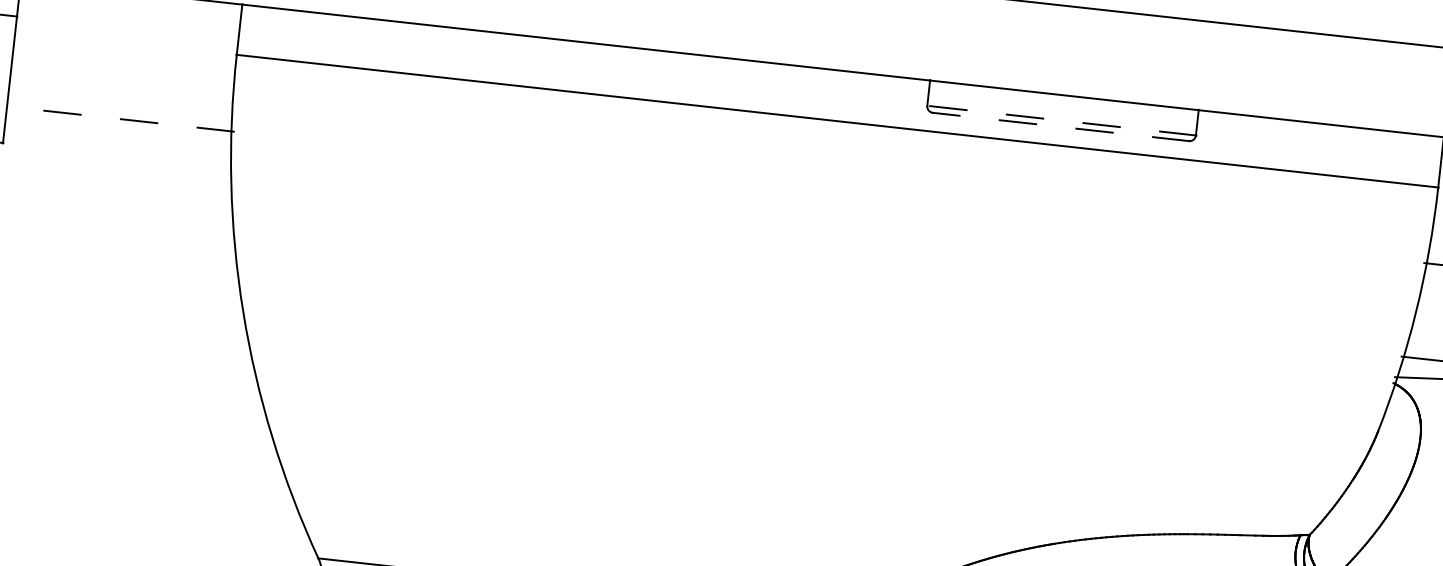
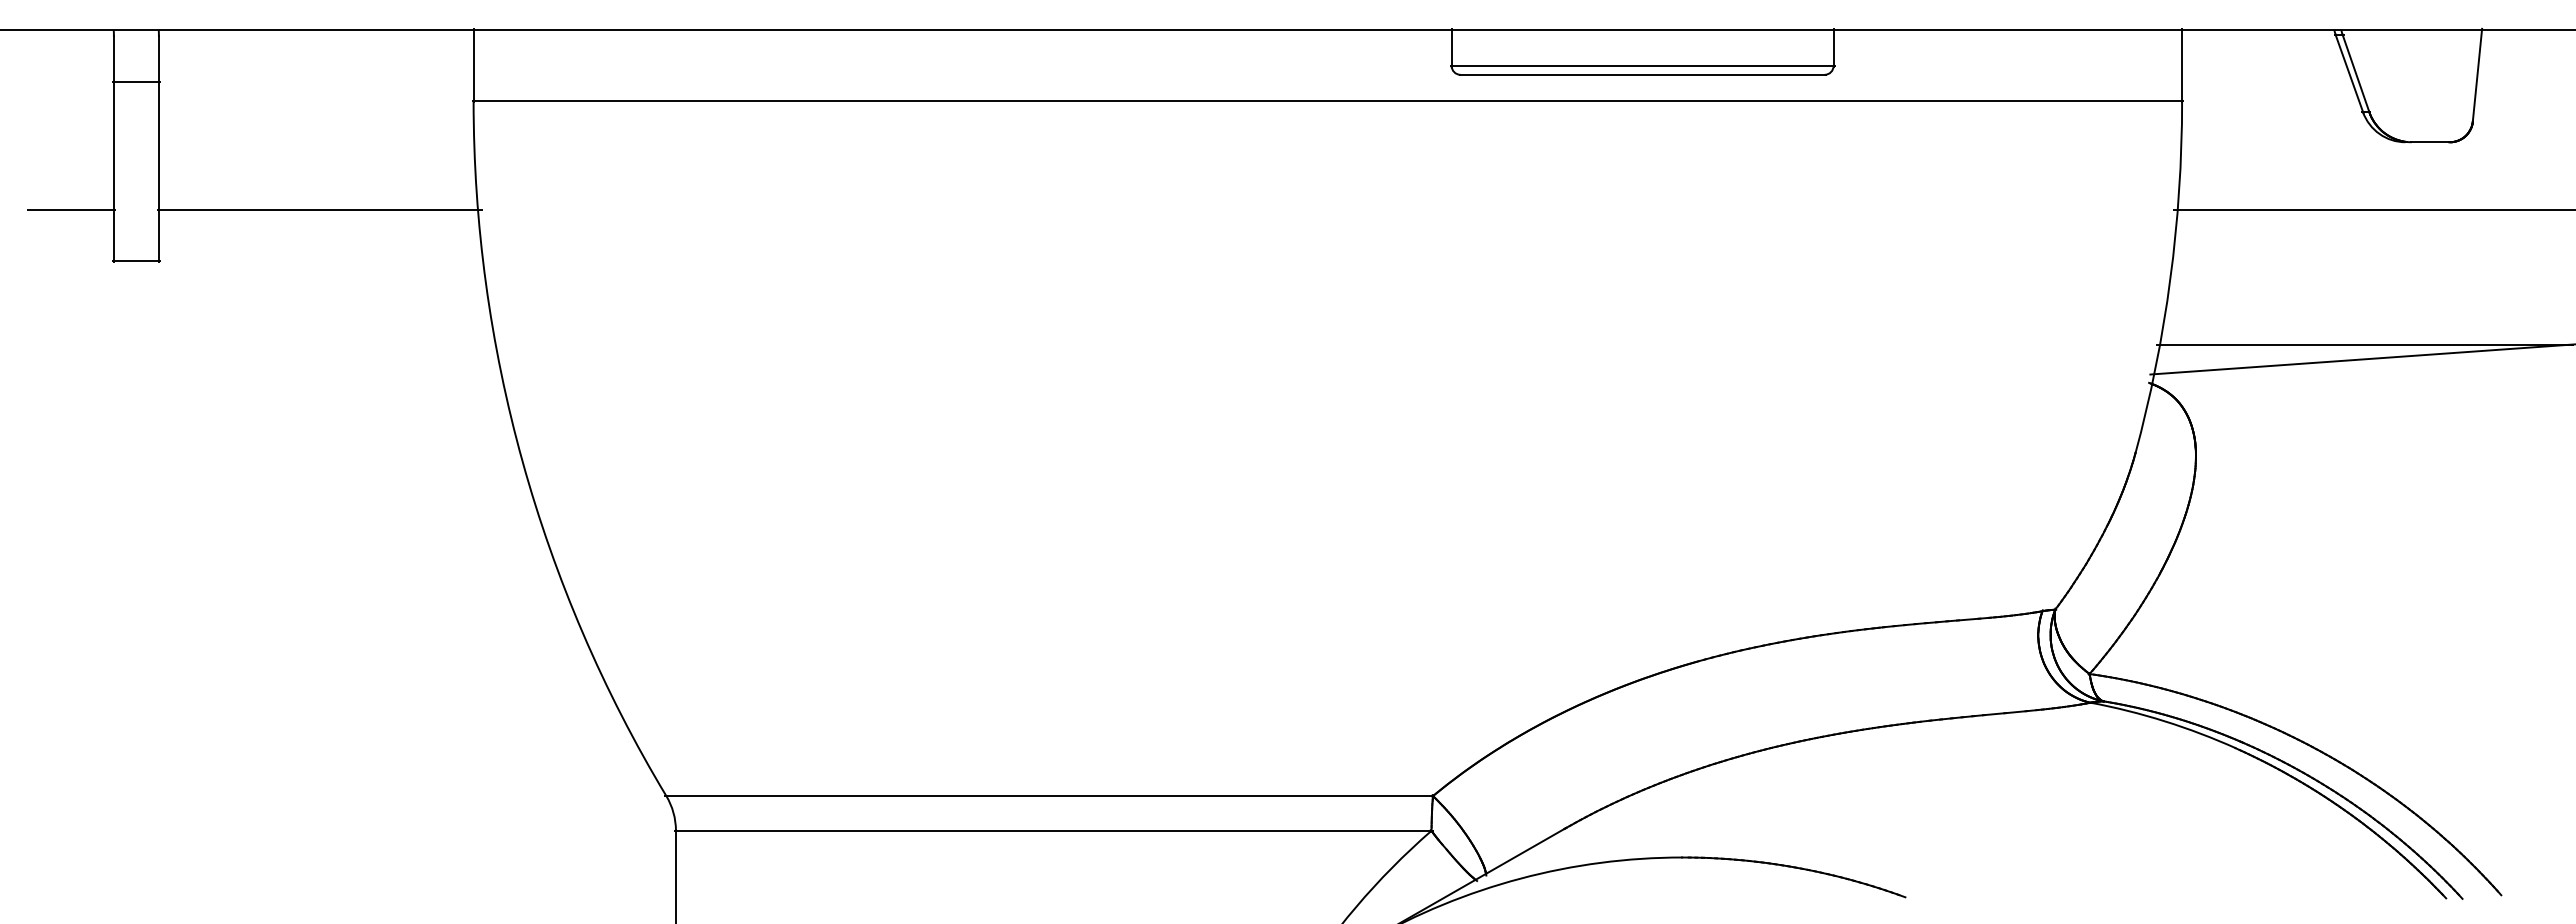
line: (120, 118) -> (319, 209), dashed -> solid
line: (1061, 120) -> (1642, 65), dashed -> solid
line: (1060, 126) -> (1642, 74), dashed -> solid

